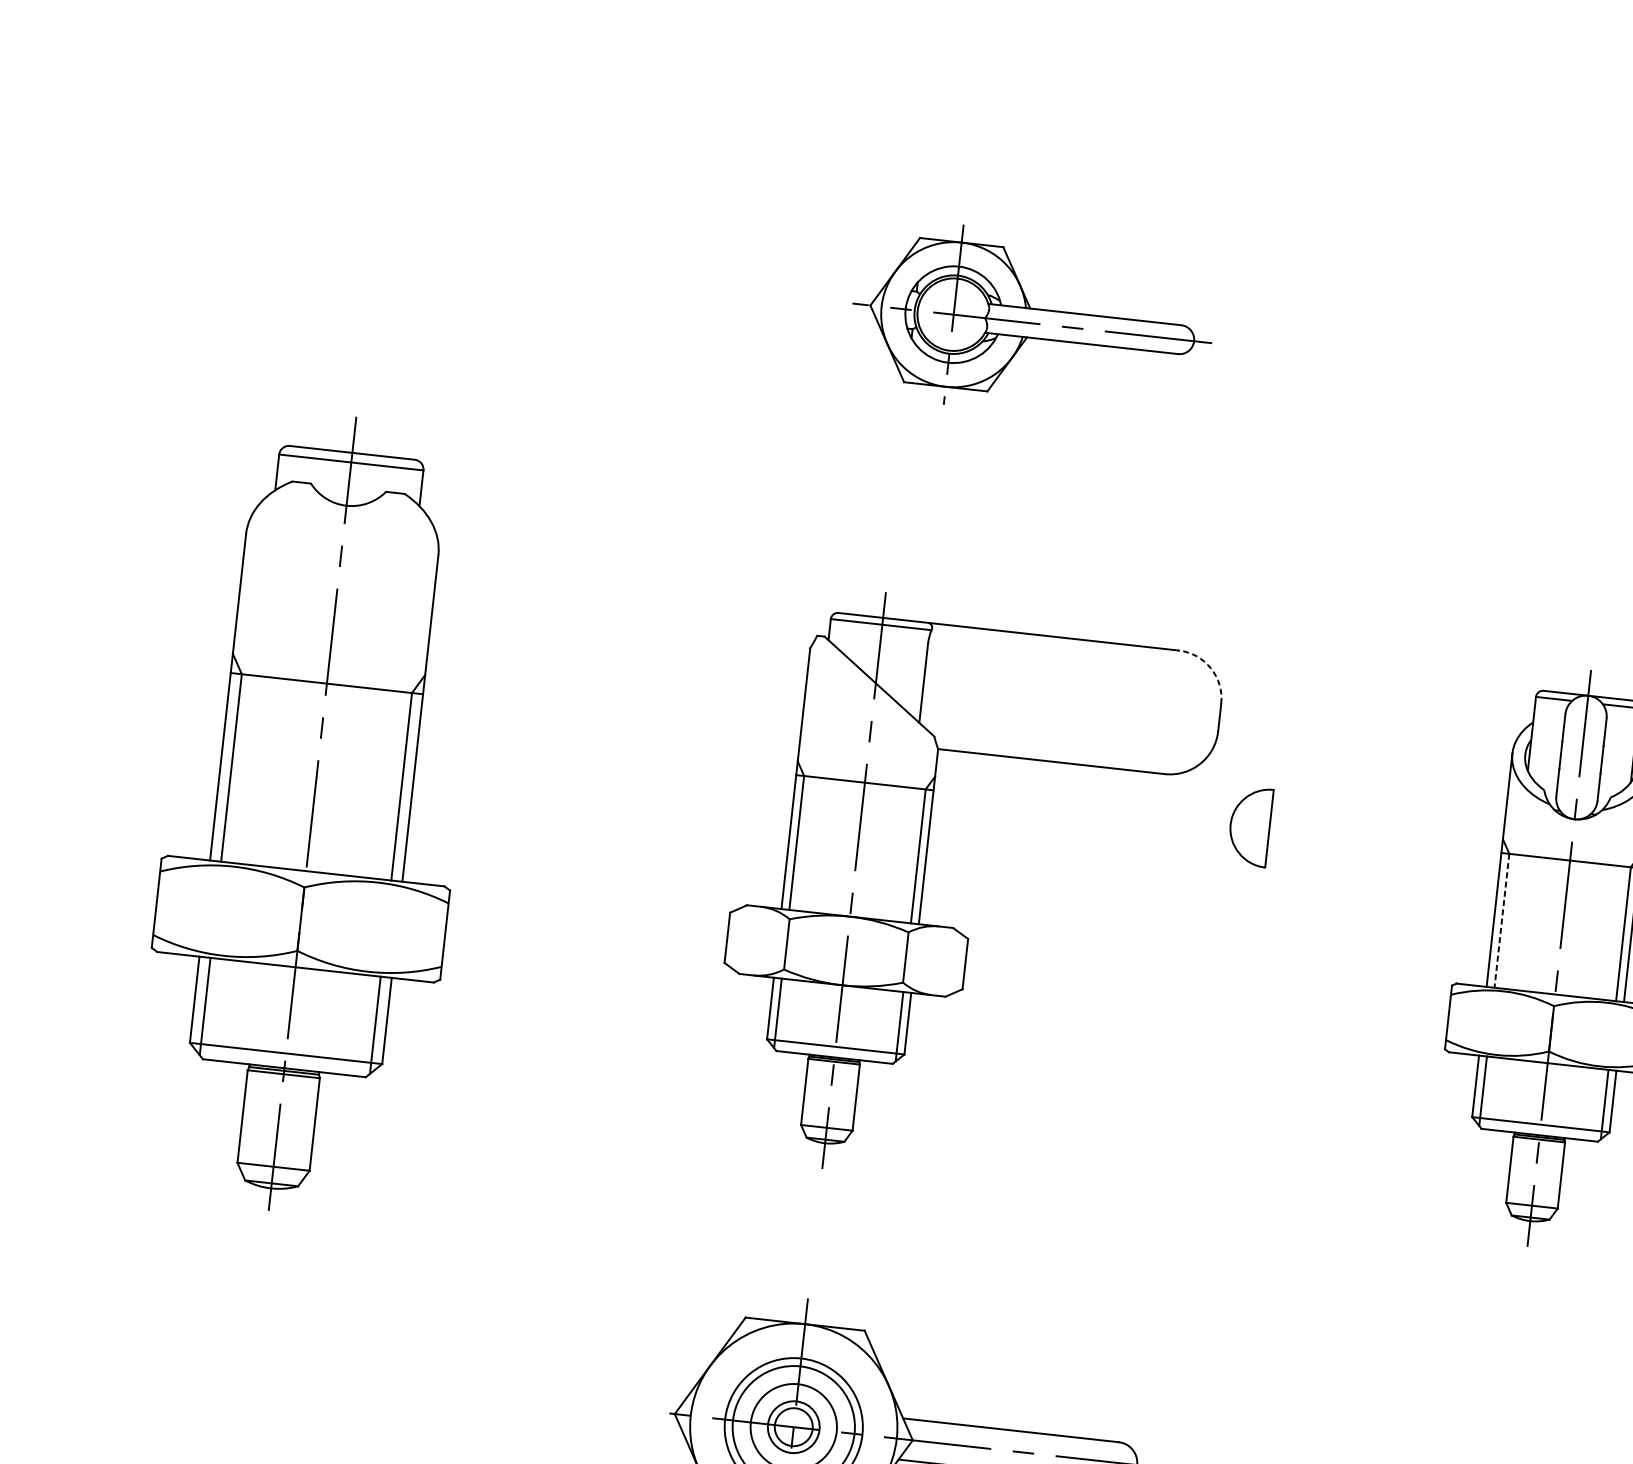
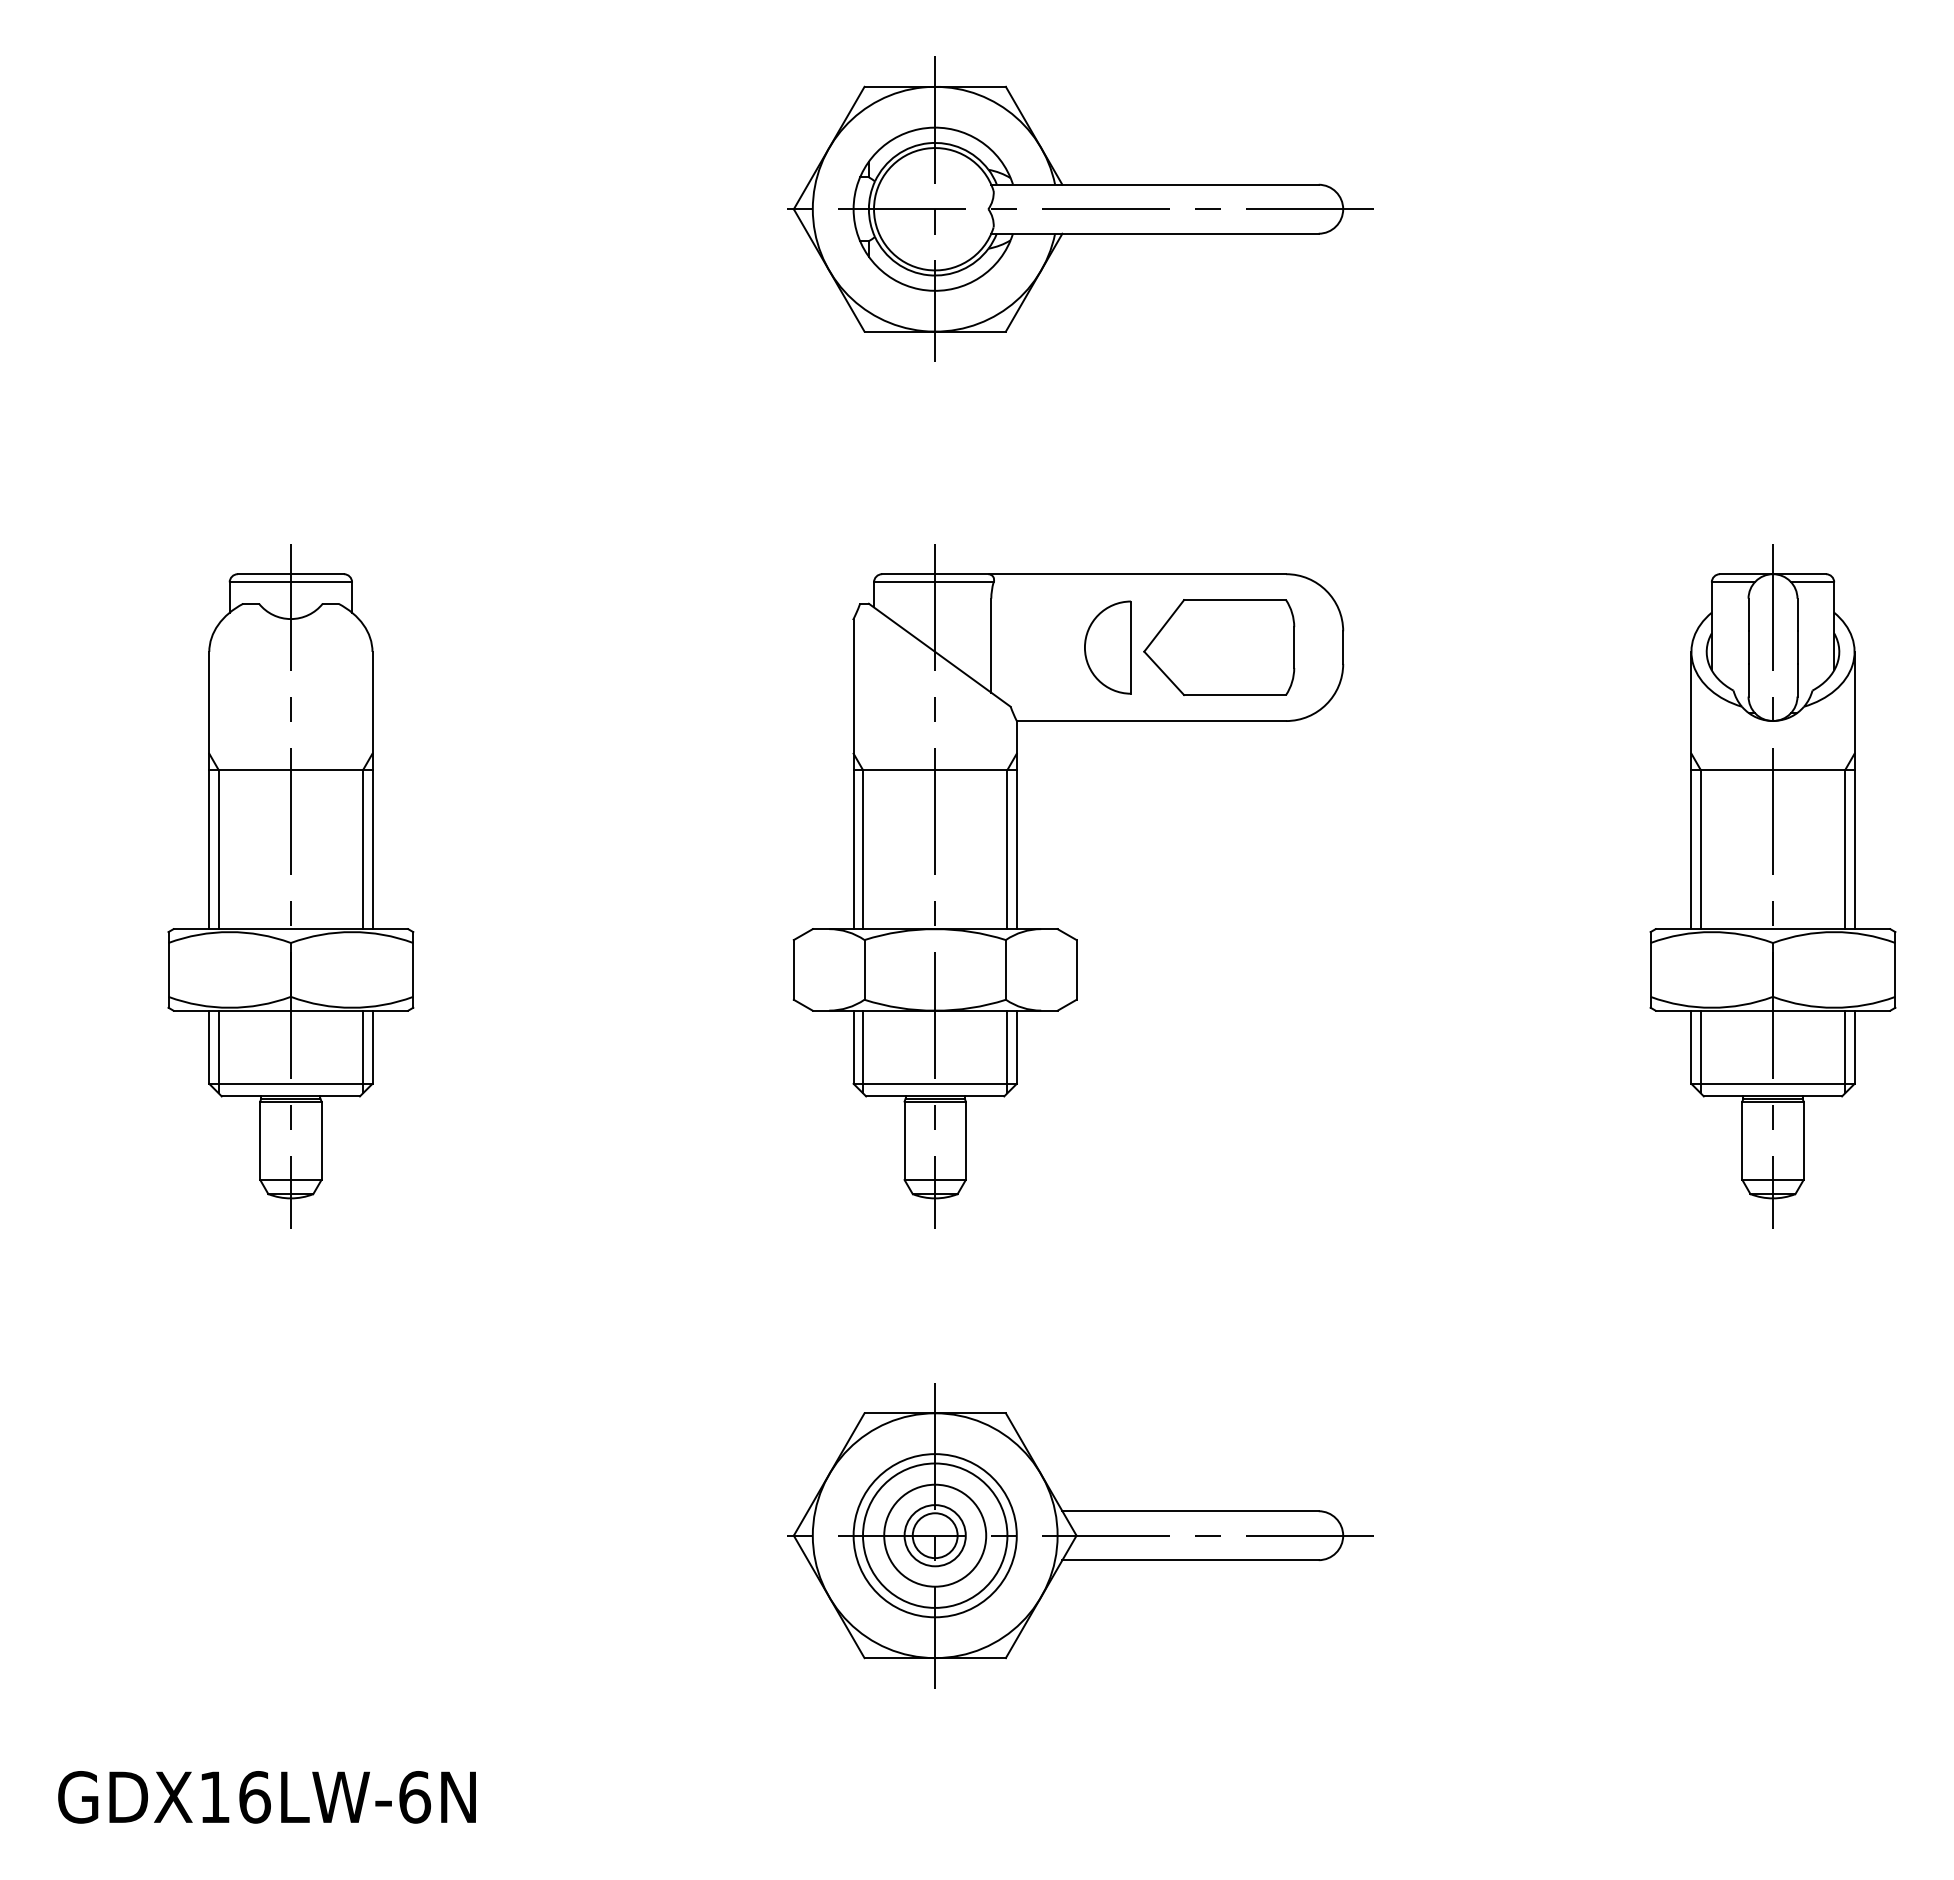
part: (1039, 323) -> (1080, 208), size x1.43
arc: (1210, 667) -> (1326, 590), dashed -> solid
part: (1115, 706) -> (1219, 647), added
part: (311, 820) -> (290, 886), size x0.71
part: (1249, 826) -> (1107, 647), moved
line: (1501, 920) -> (1700, 849), dashed -> solid

